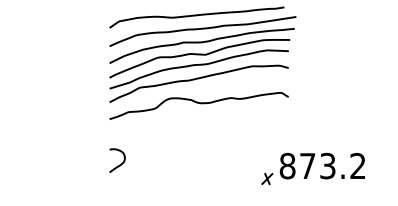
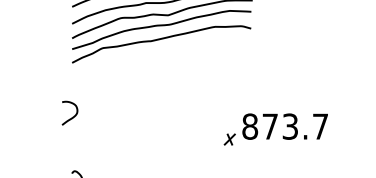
curve: (198, 103) -> (161, 64), removed
curve: (120, 163) -> (73, 116), moved
text: (357, 165) -> (320, 126), 873.2 -> 873.7

